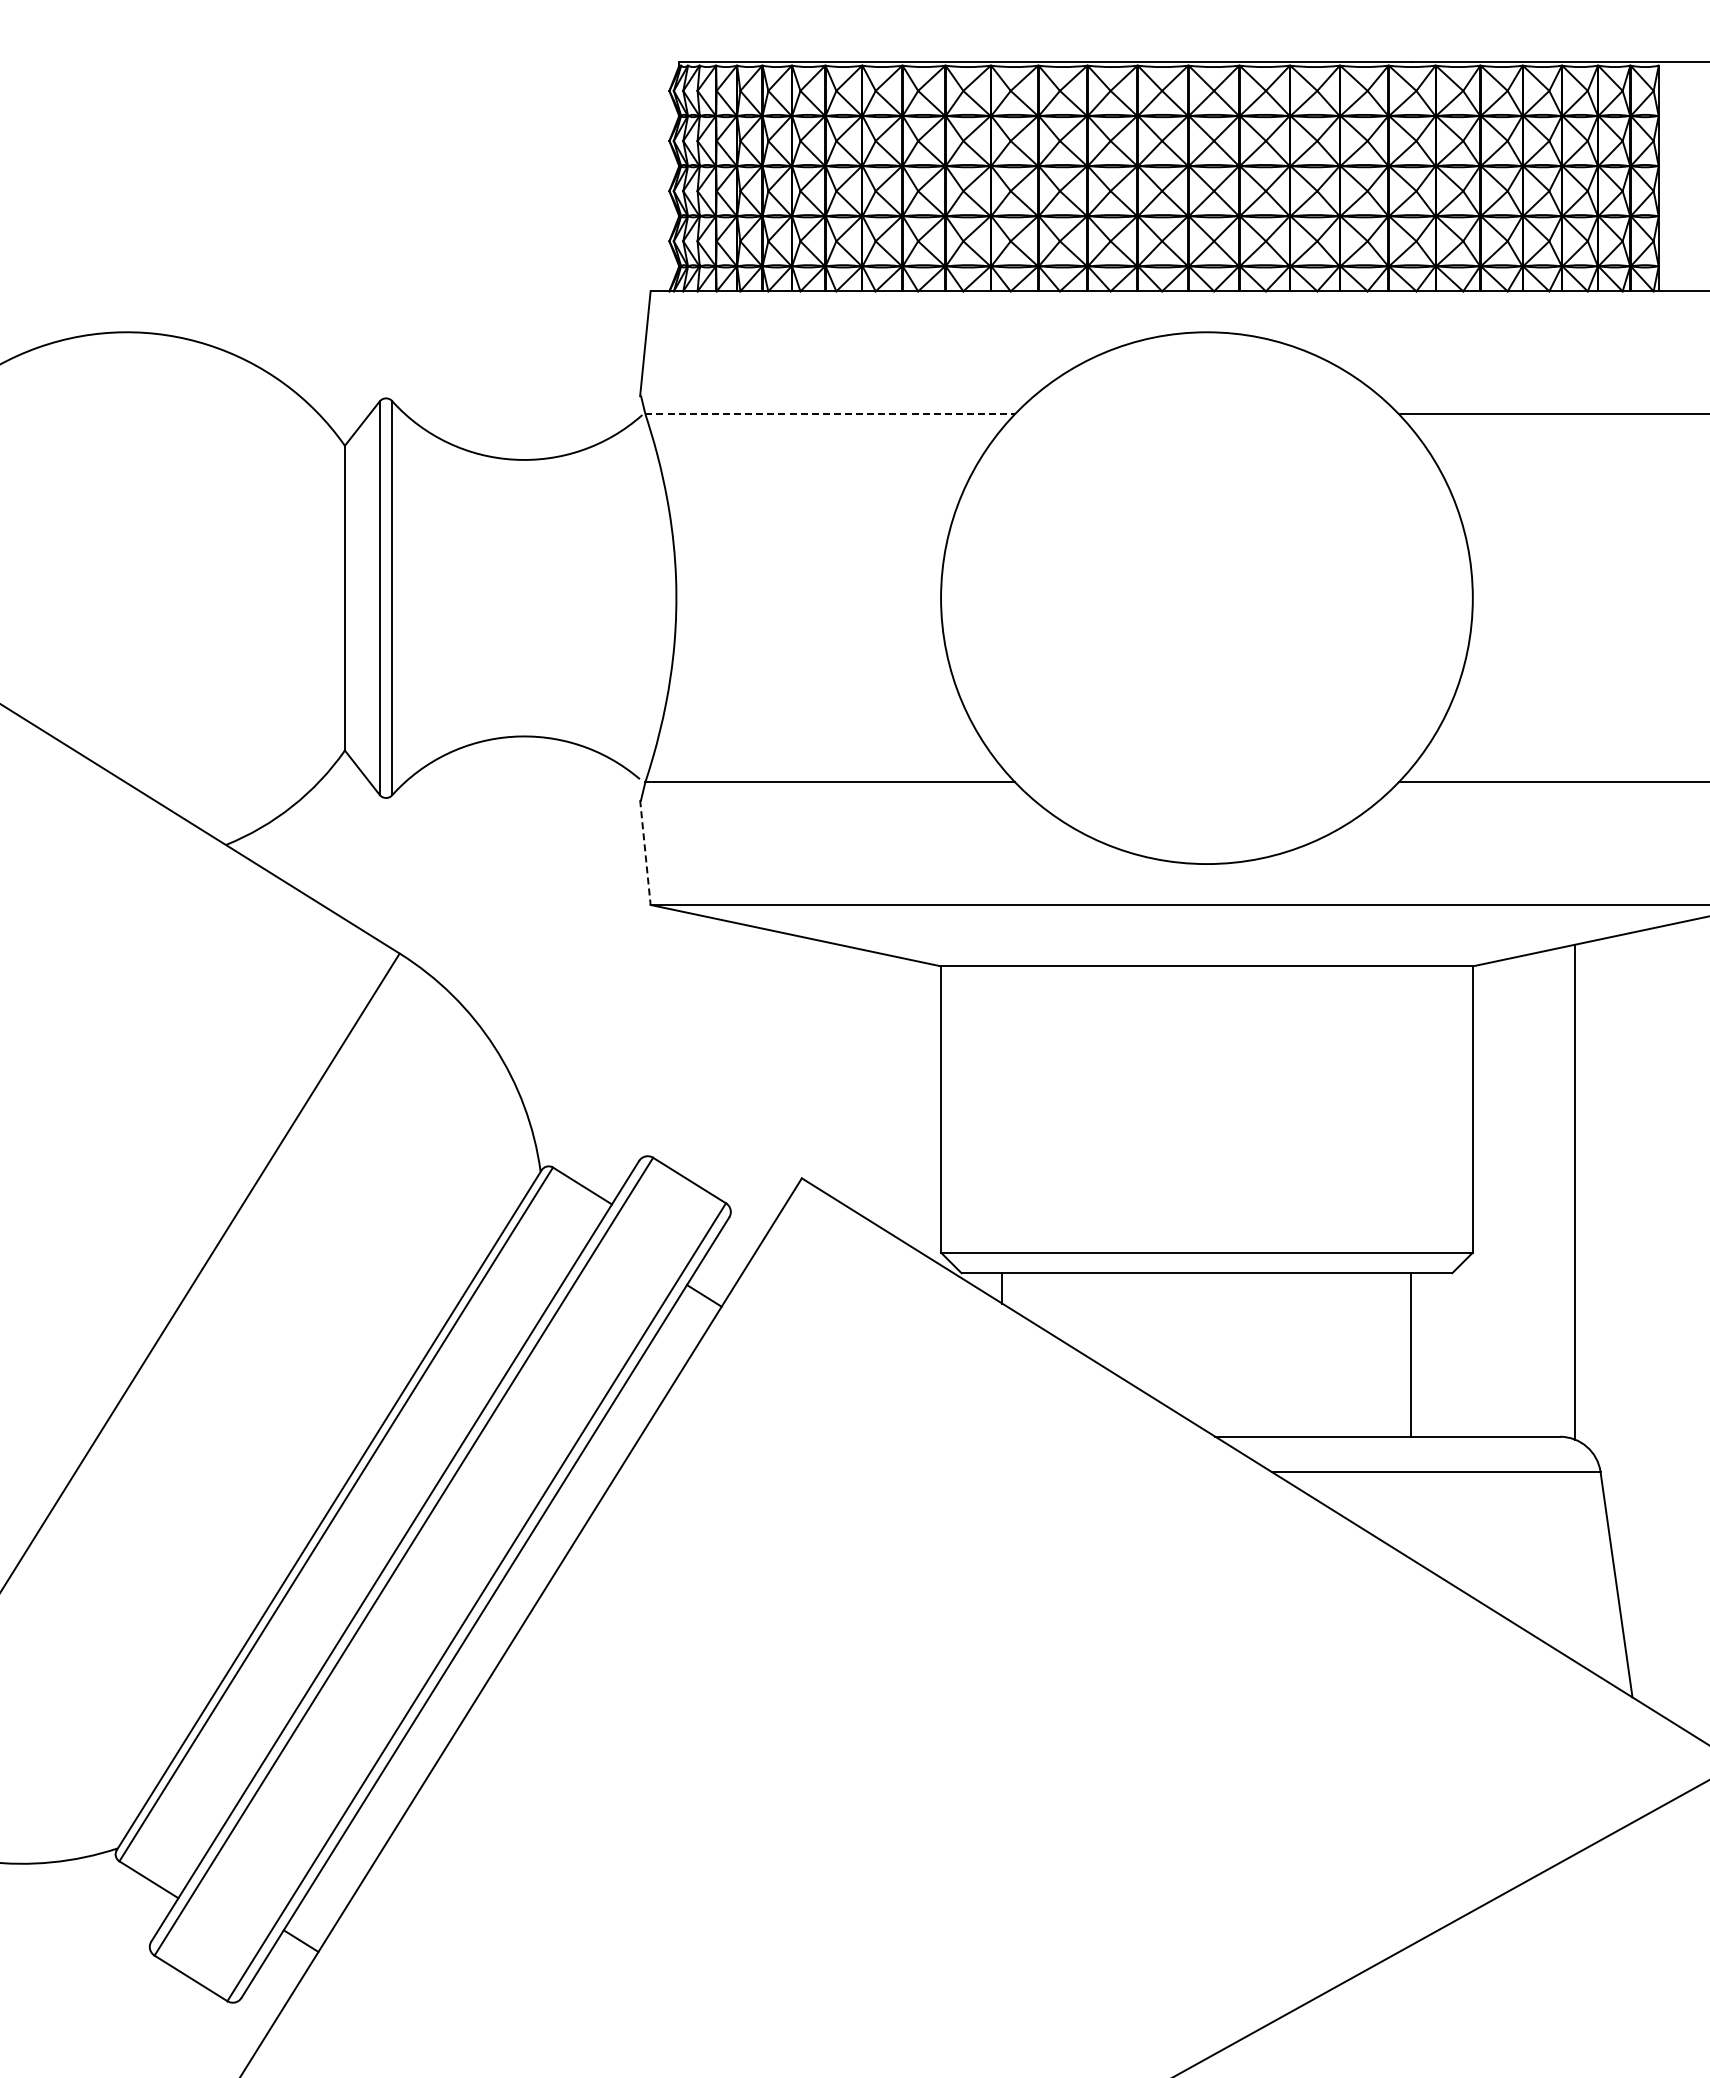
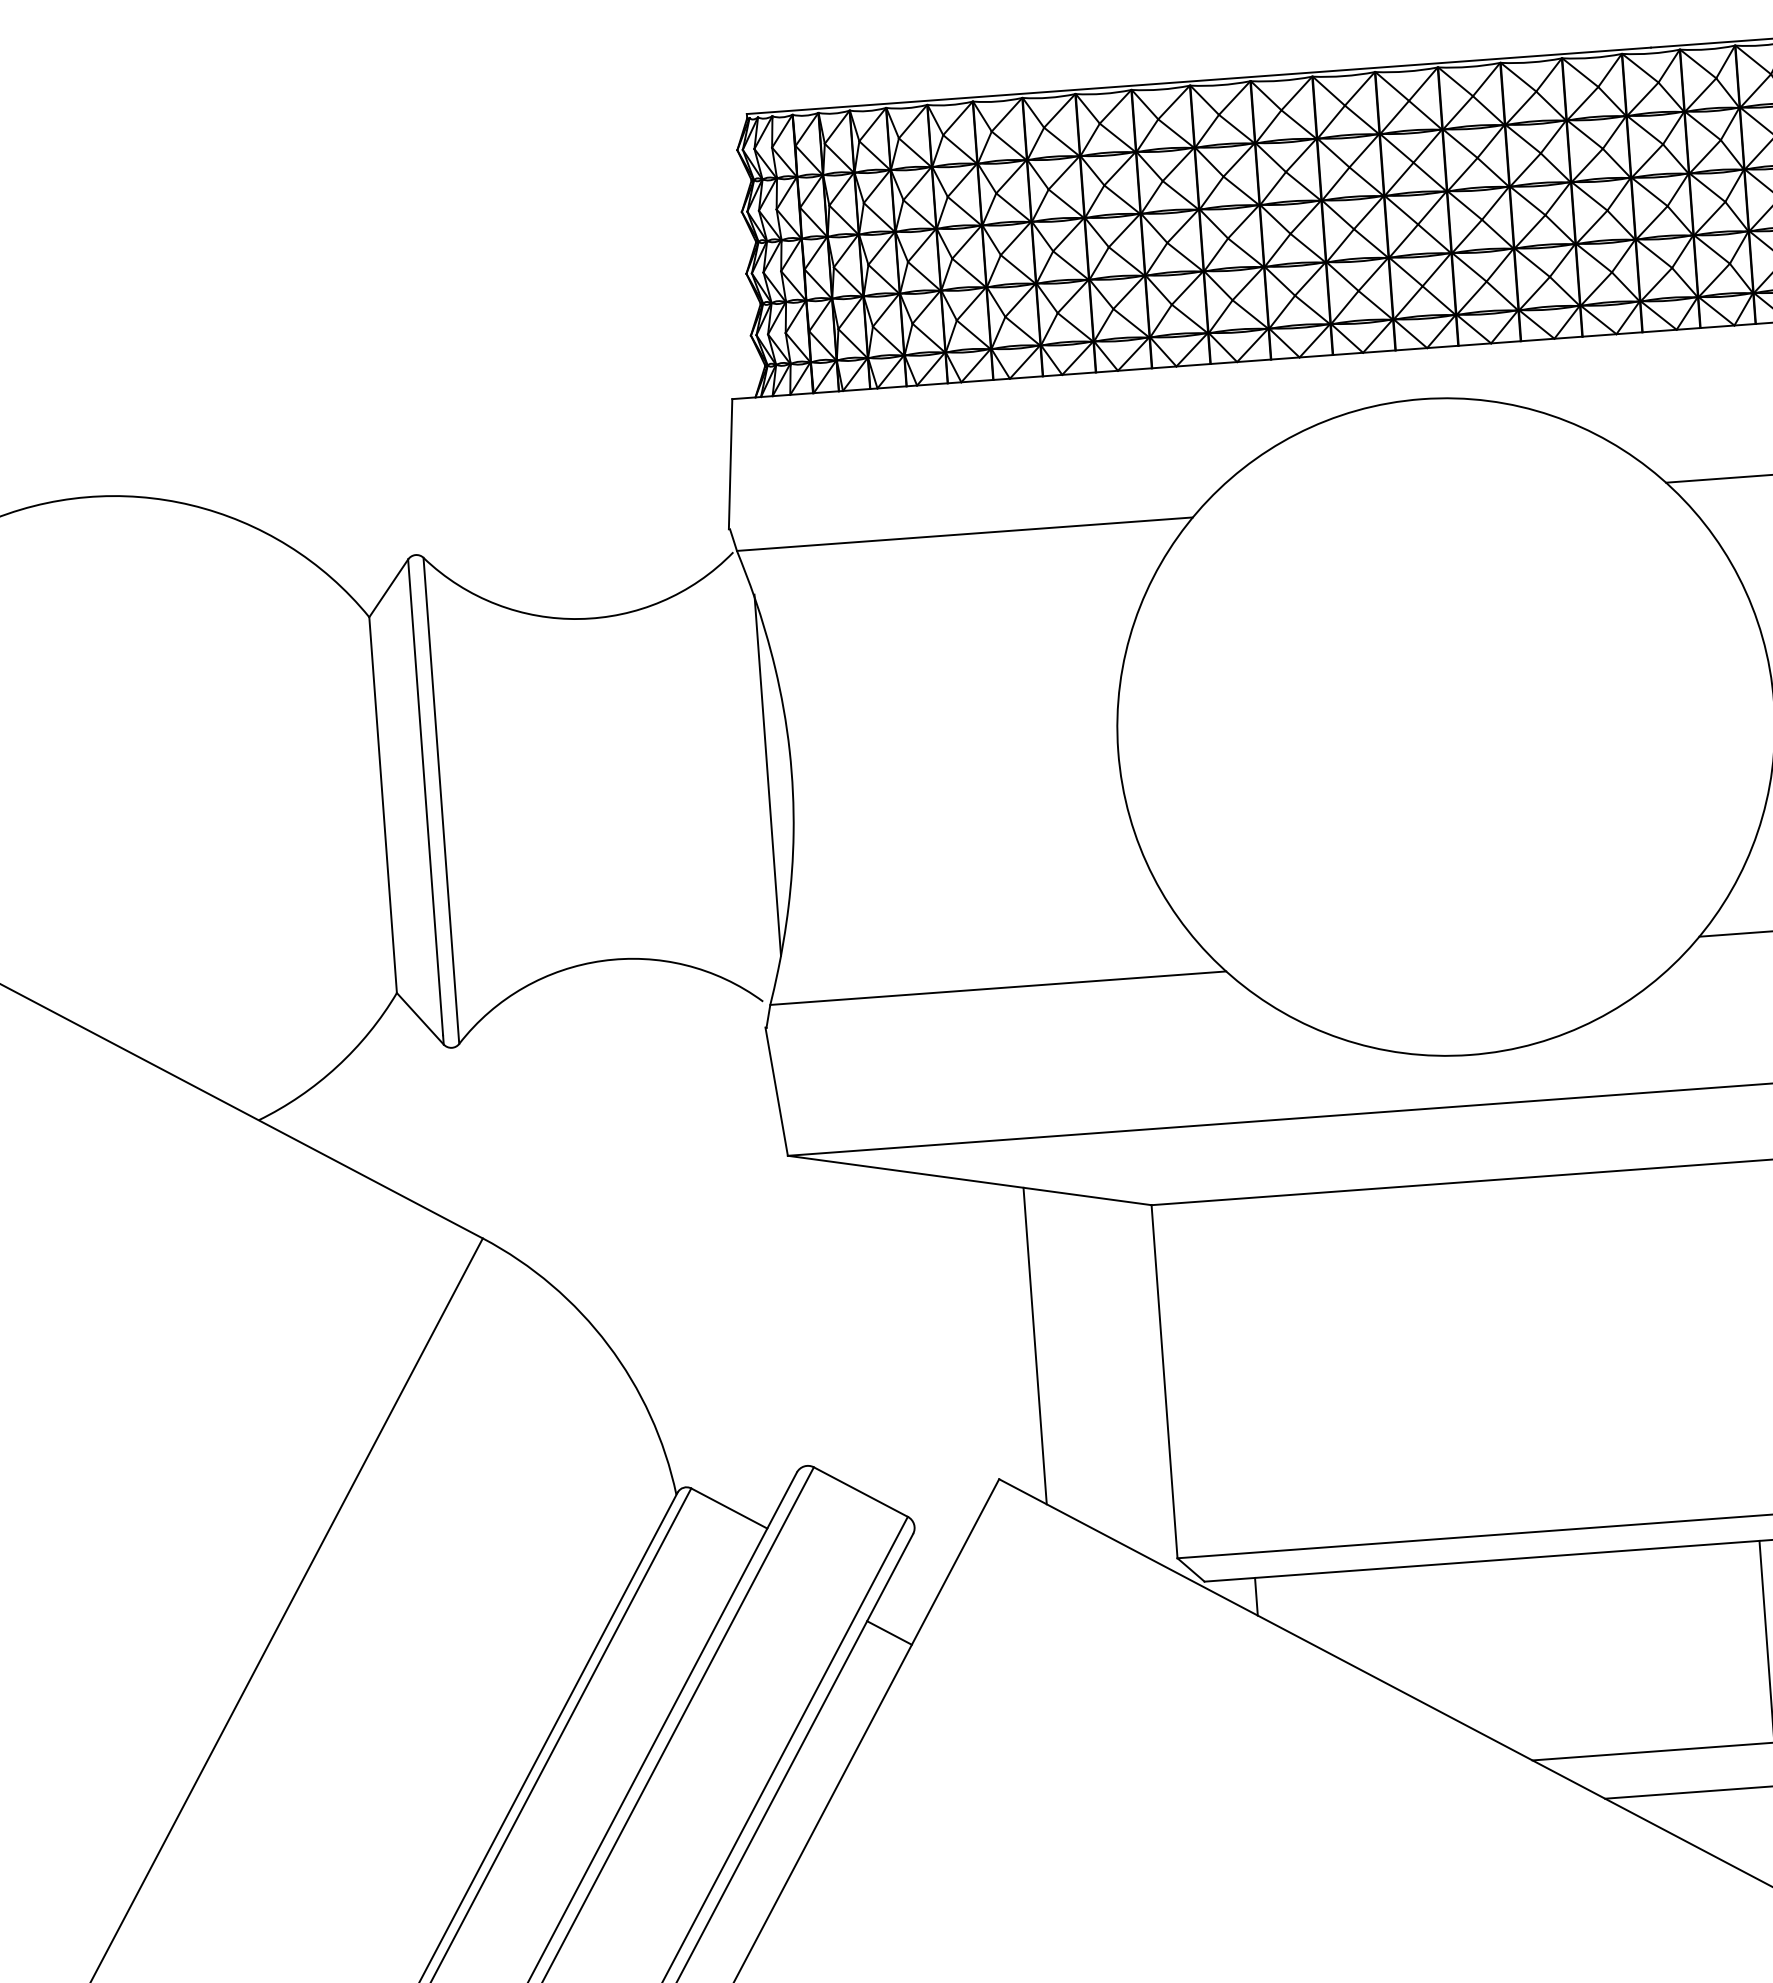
line: (830, 414) -> (965, 534), dashed -> solid
line: (656, 596) -> (767, 774), added
line: (645, 852) -> (776, 1091), dashed -> solid
line: (838, 1072) -> (1034, 1345), added

